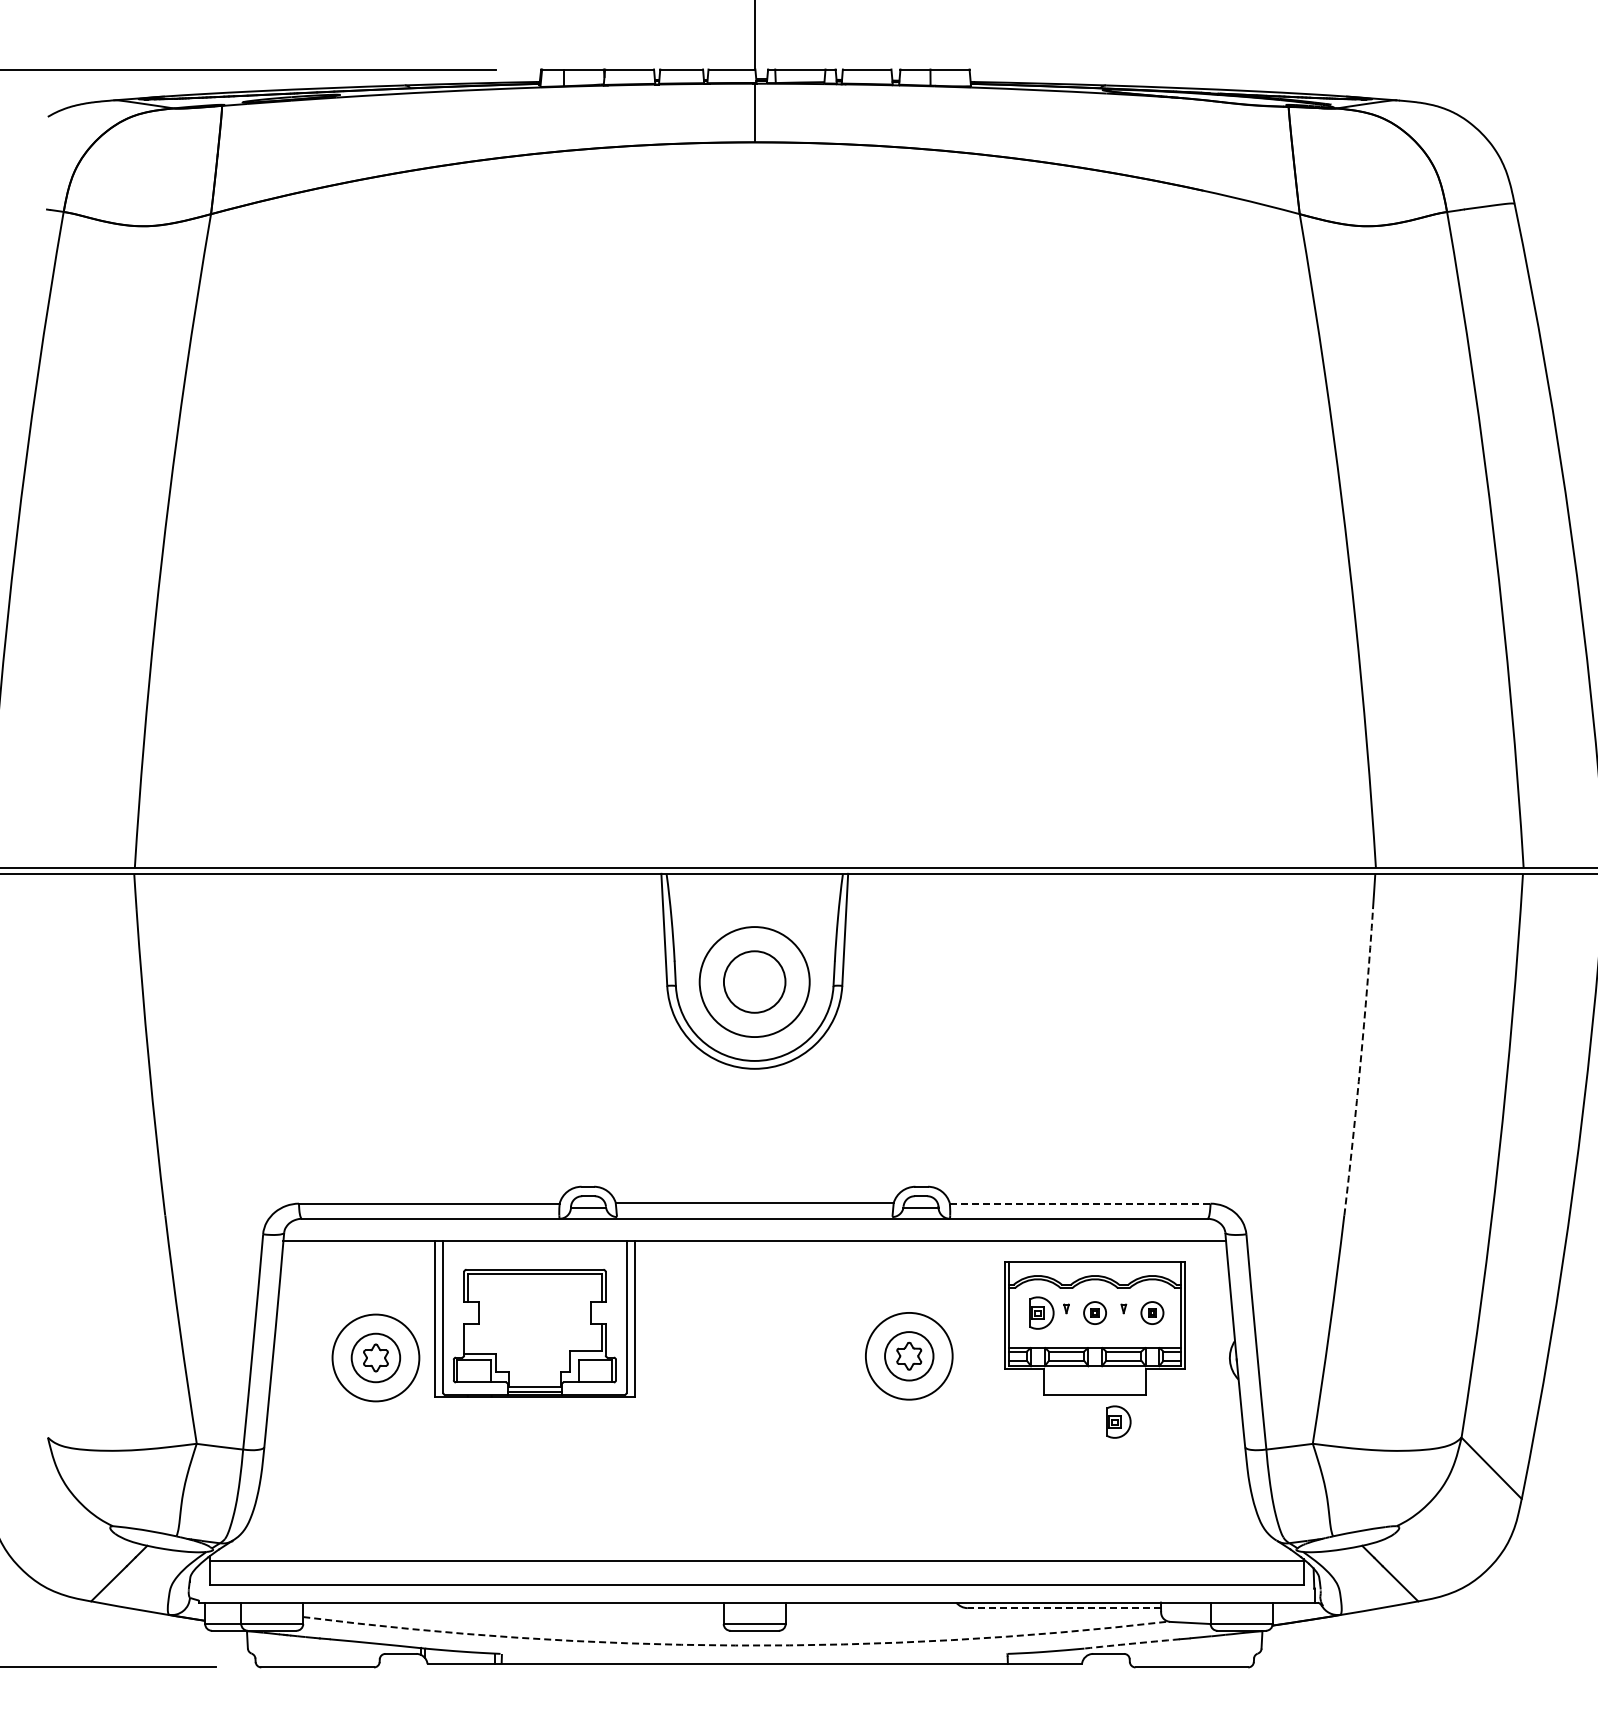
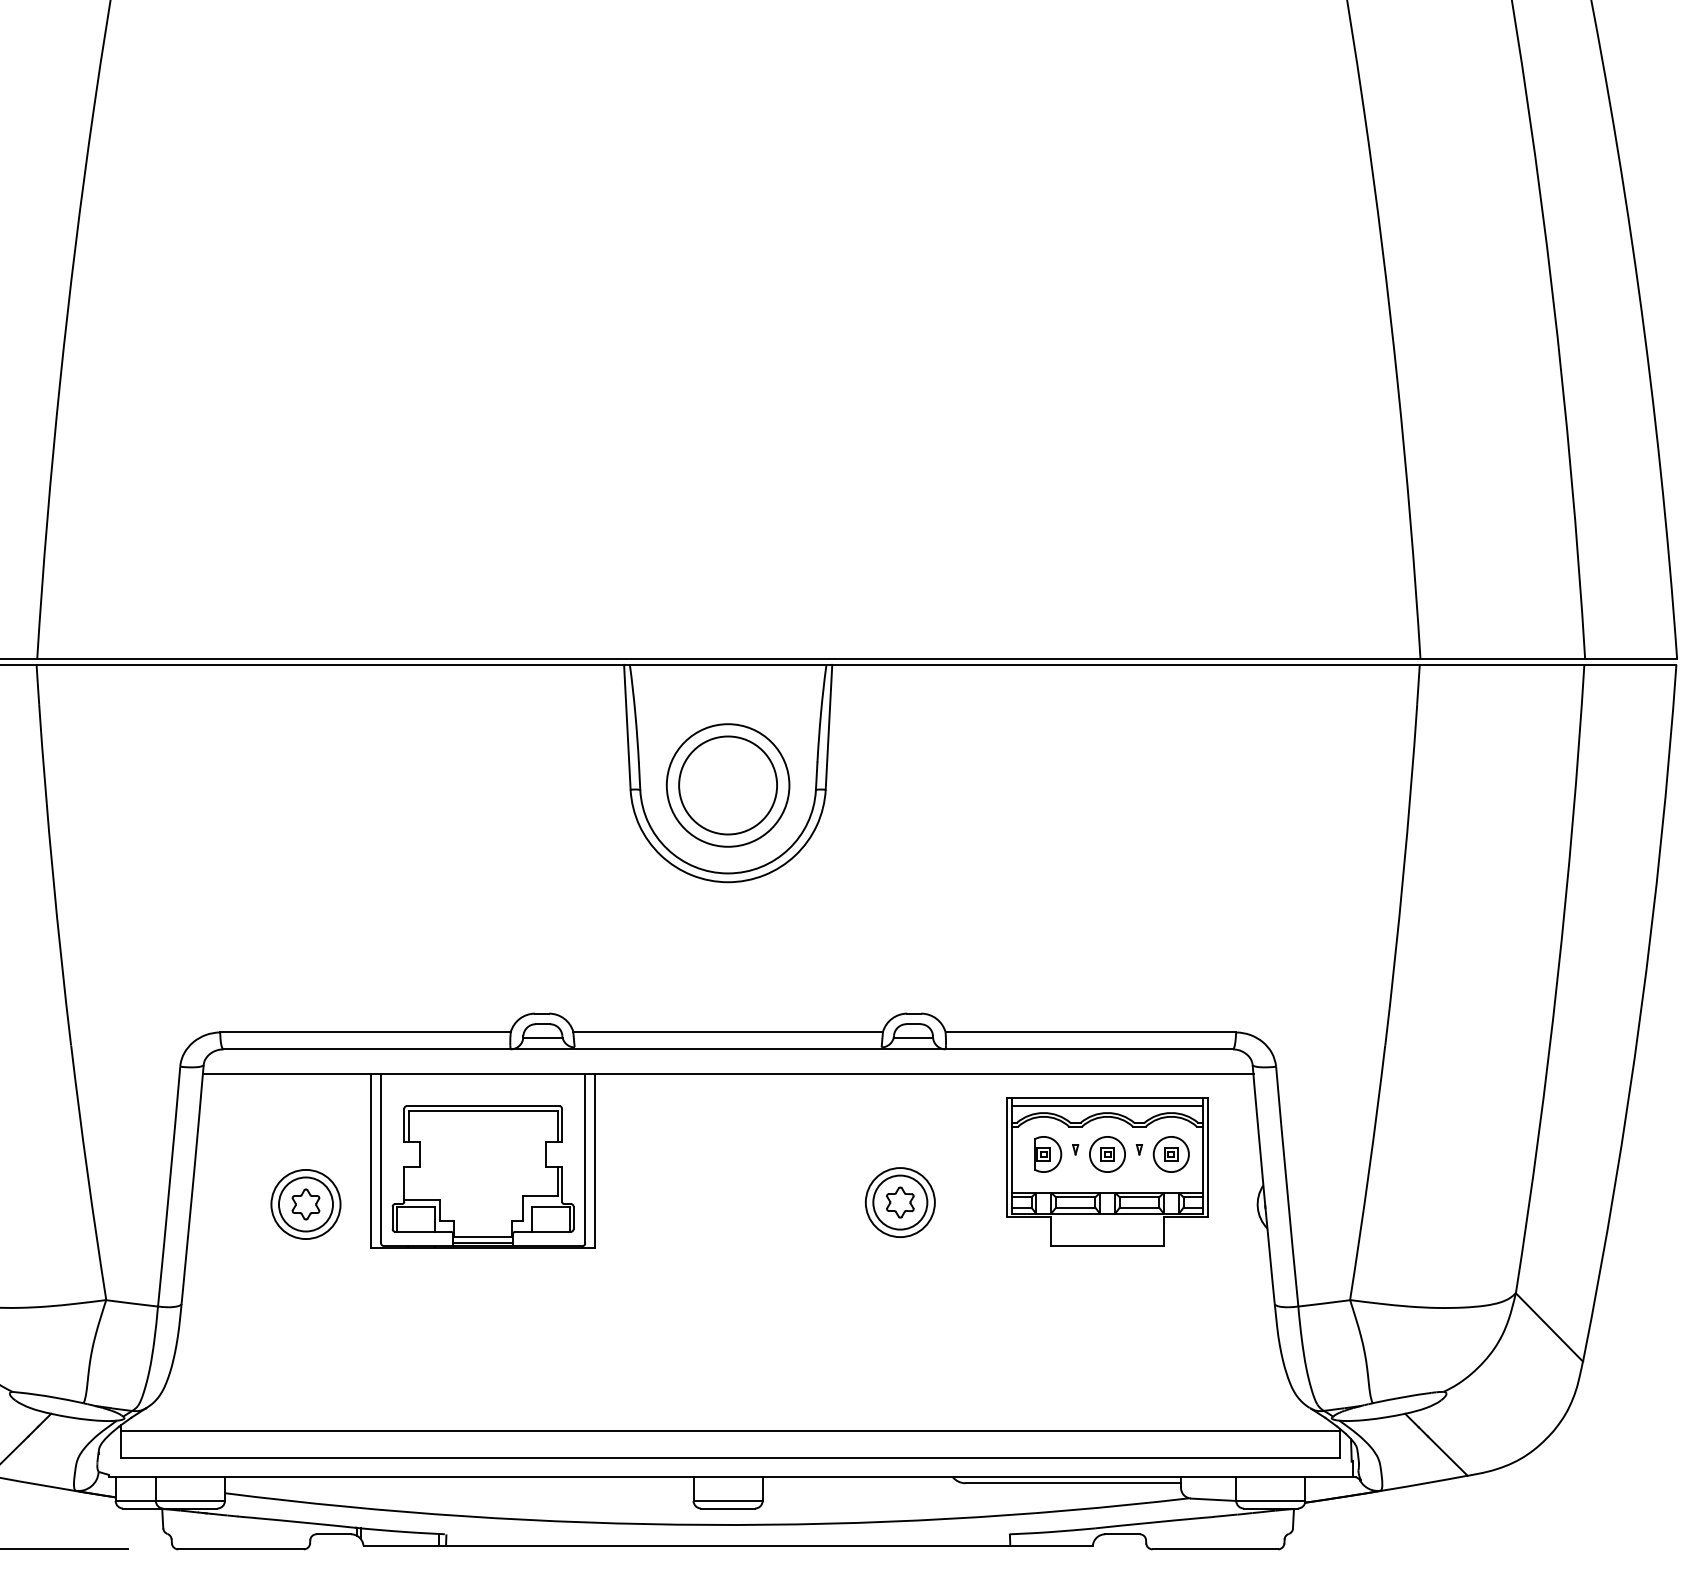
circle: (754, 982) -> (727, 785), size x1.43
arc: (1360, 1062) -> (1403, 875), dashed -> solid
line: (1080, 1203) -> (1091, 1032), dashed -> solid
line: (1095, 1269) -> (1107, 1105), added
part: (1094, 1312) -> (1106, 1153), size x1.43
part: (1152, 1312) -> (1171, 1153), size x1.43
circle: (909, 1356) -> (900, 1202), size x0.71
circle: (375, 1357) -> (305, 1203), size x0.71
part: (1118, 1421) -> (1133, 1275), removed
line: (1064, 1608) -> (1073, 1483), dashed -> solid
arc: (1132, 1643) -> (1149, 1522), dashed -> solid
arc: (735, 1645) -> (706, 1524), dashed -> solid

